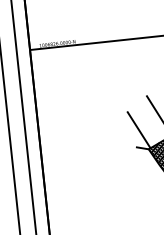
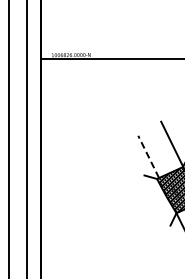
line: (138, 129) -> (148, 156), solid -> dashed

